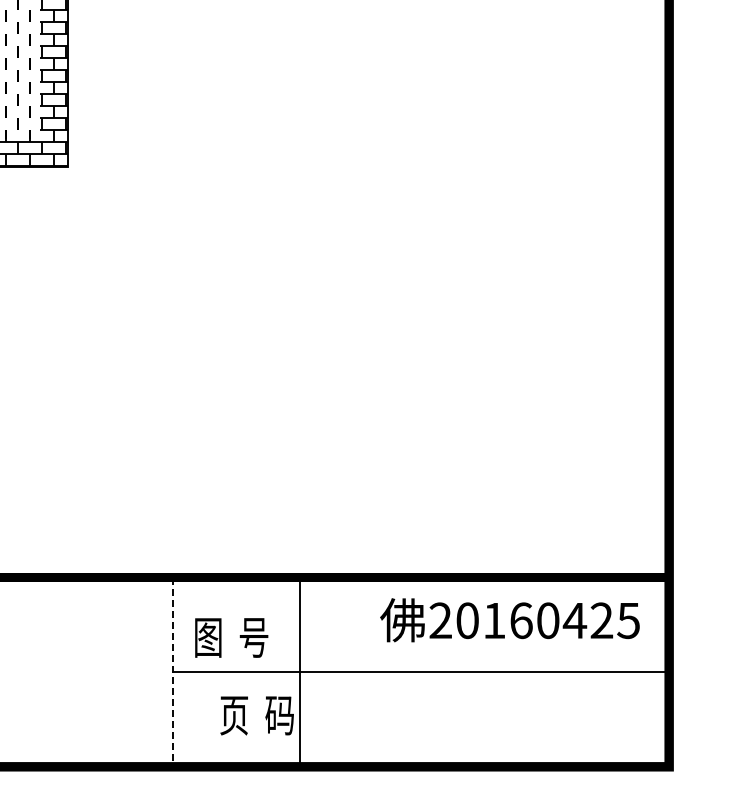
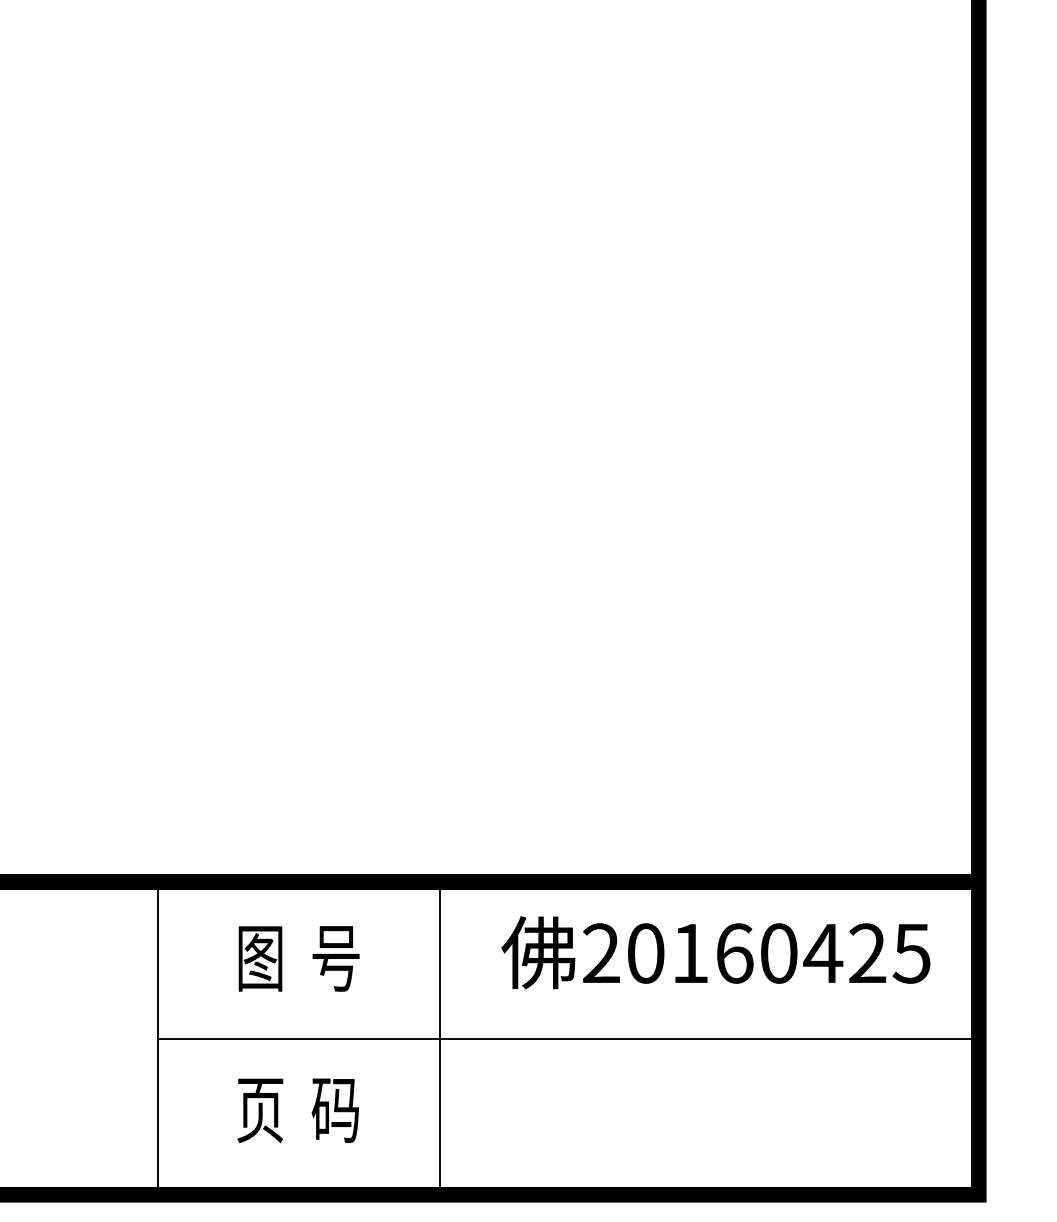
text: (231, 637) -> (298, 958), moved
line: (299, 671) -> (439, 1037), moved
line: (172, 672) -> (158, 1039), dashed -> solid

